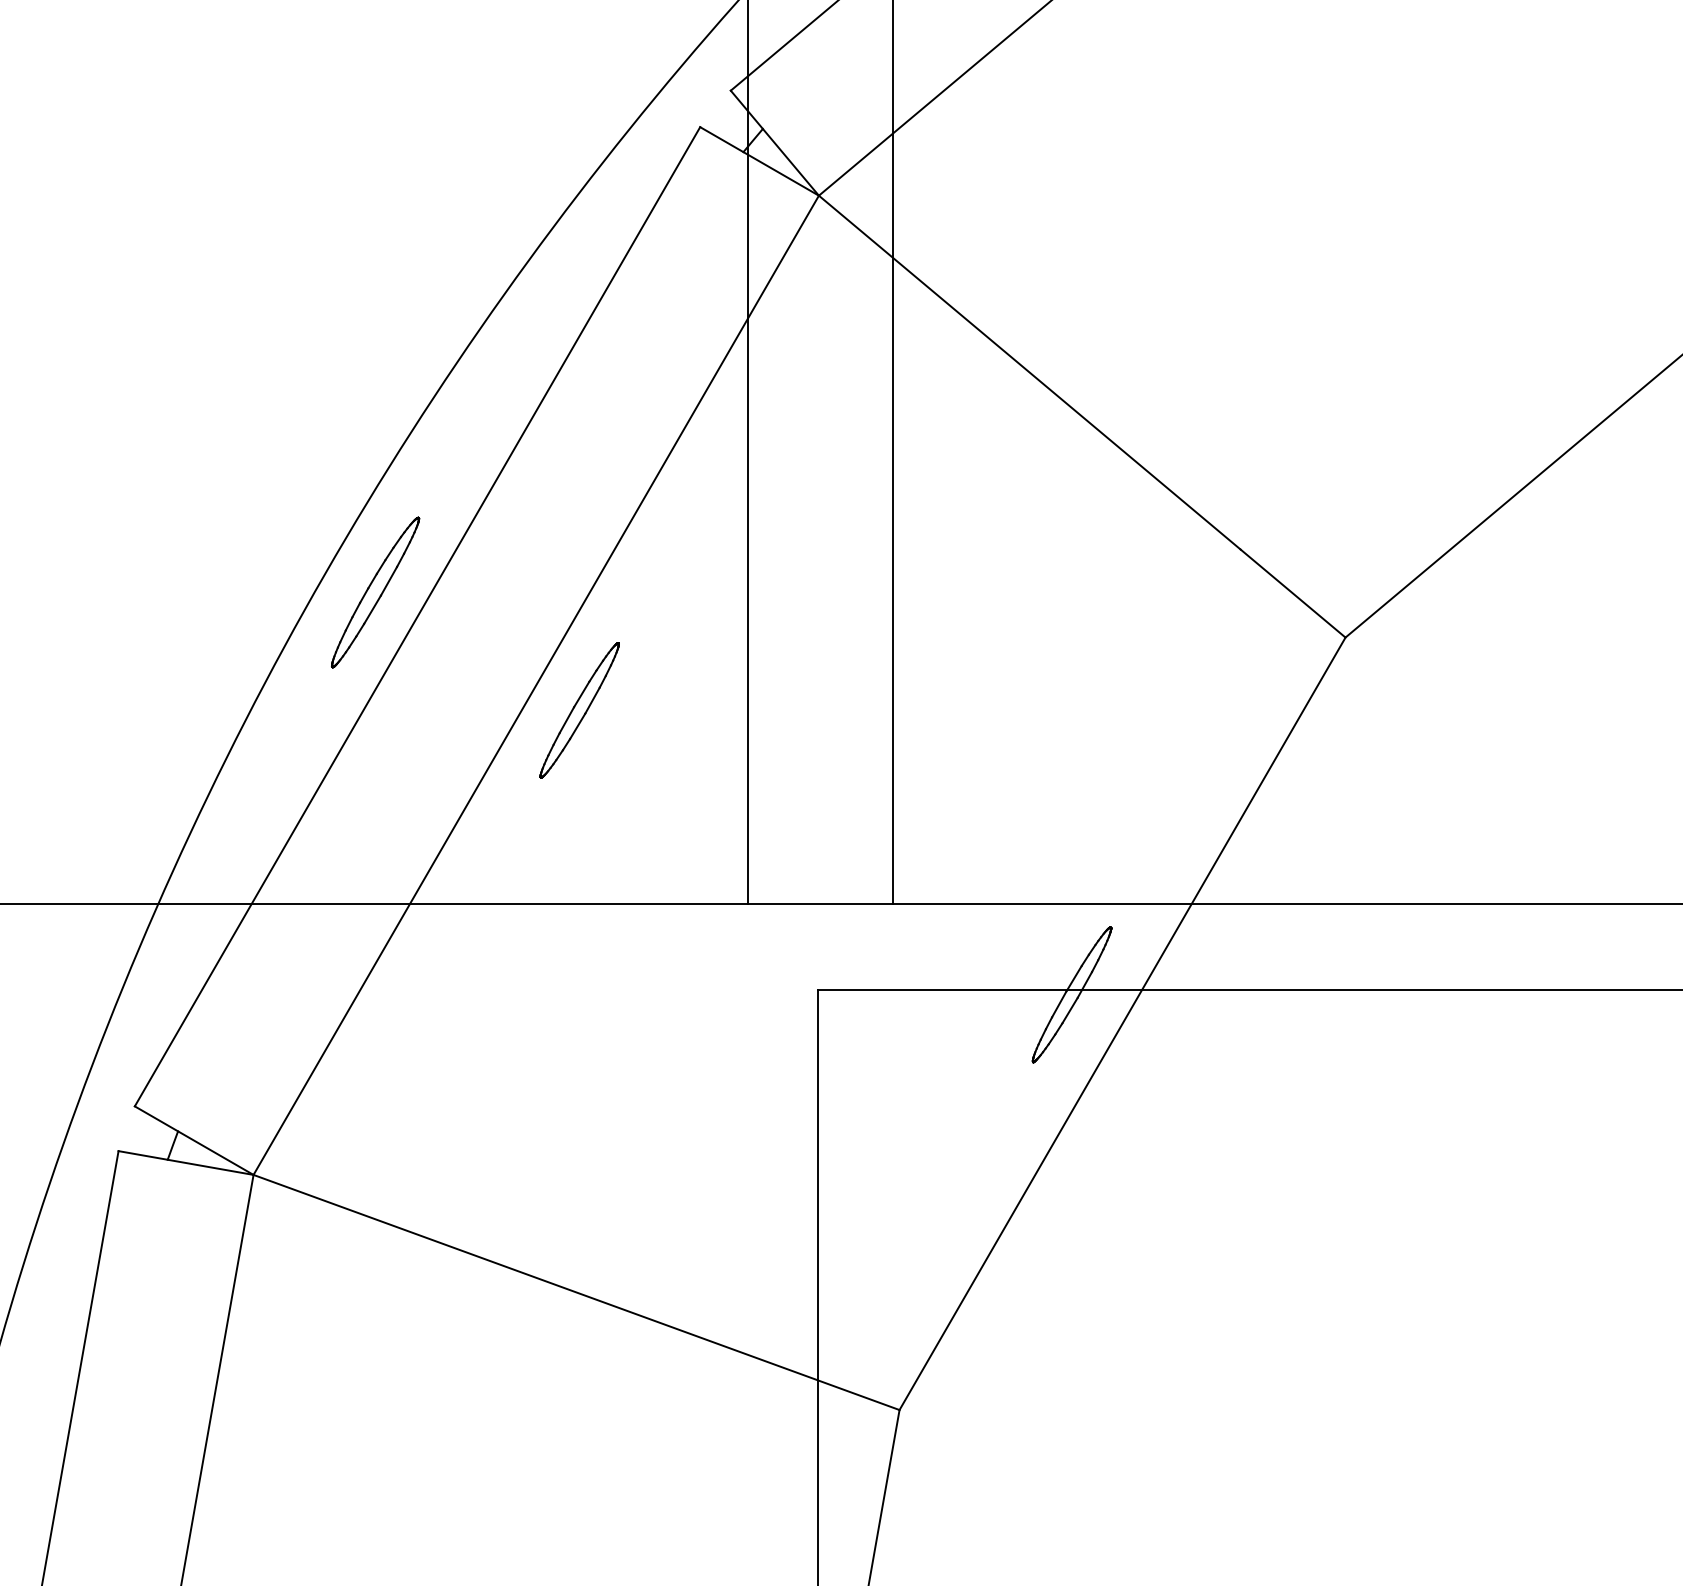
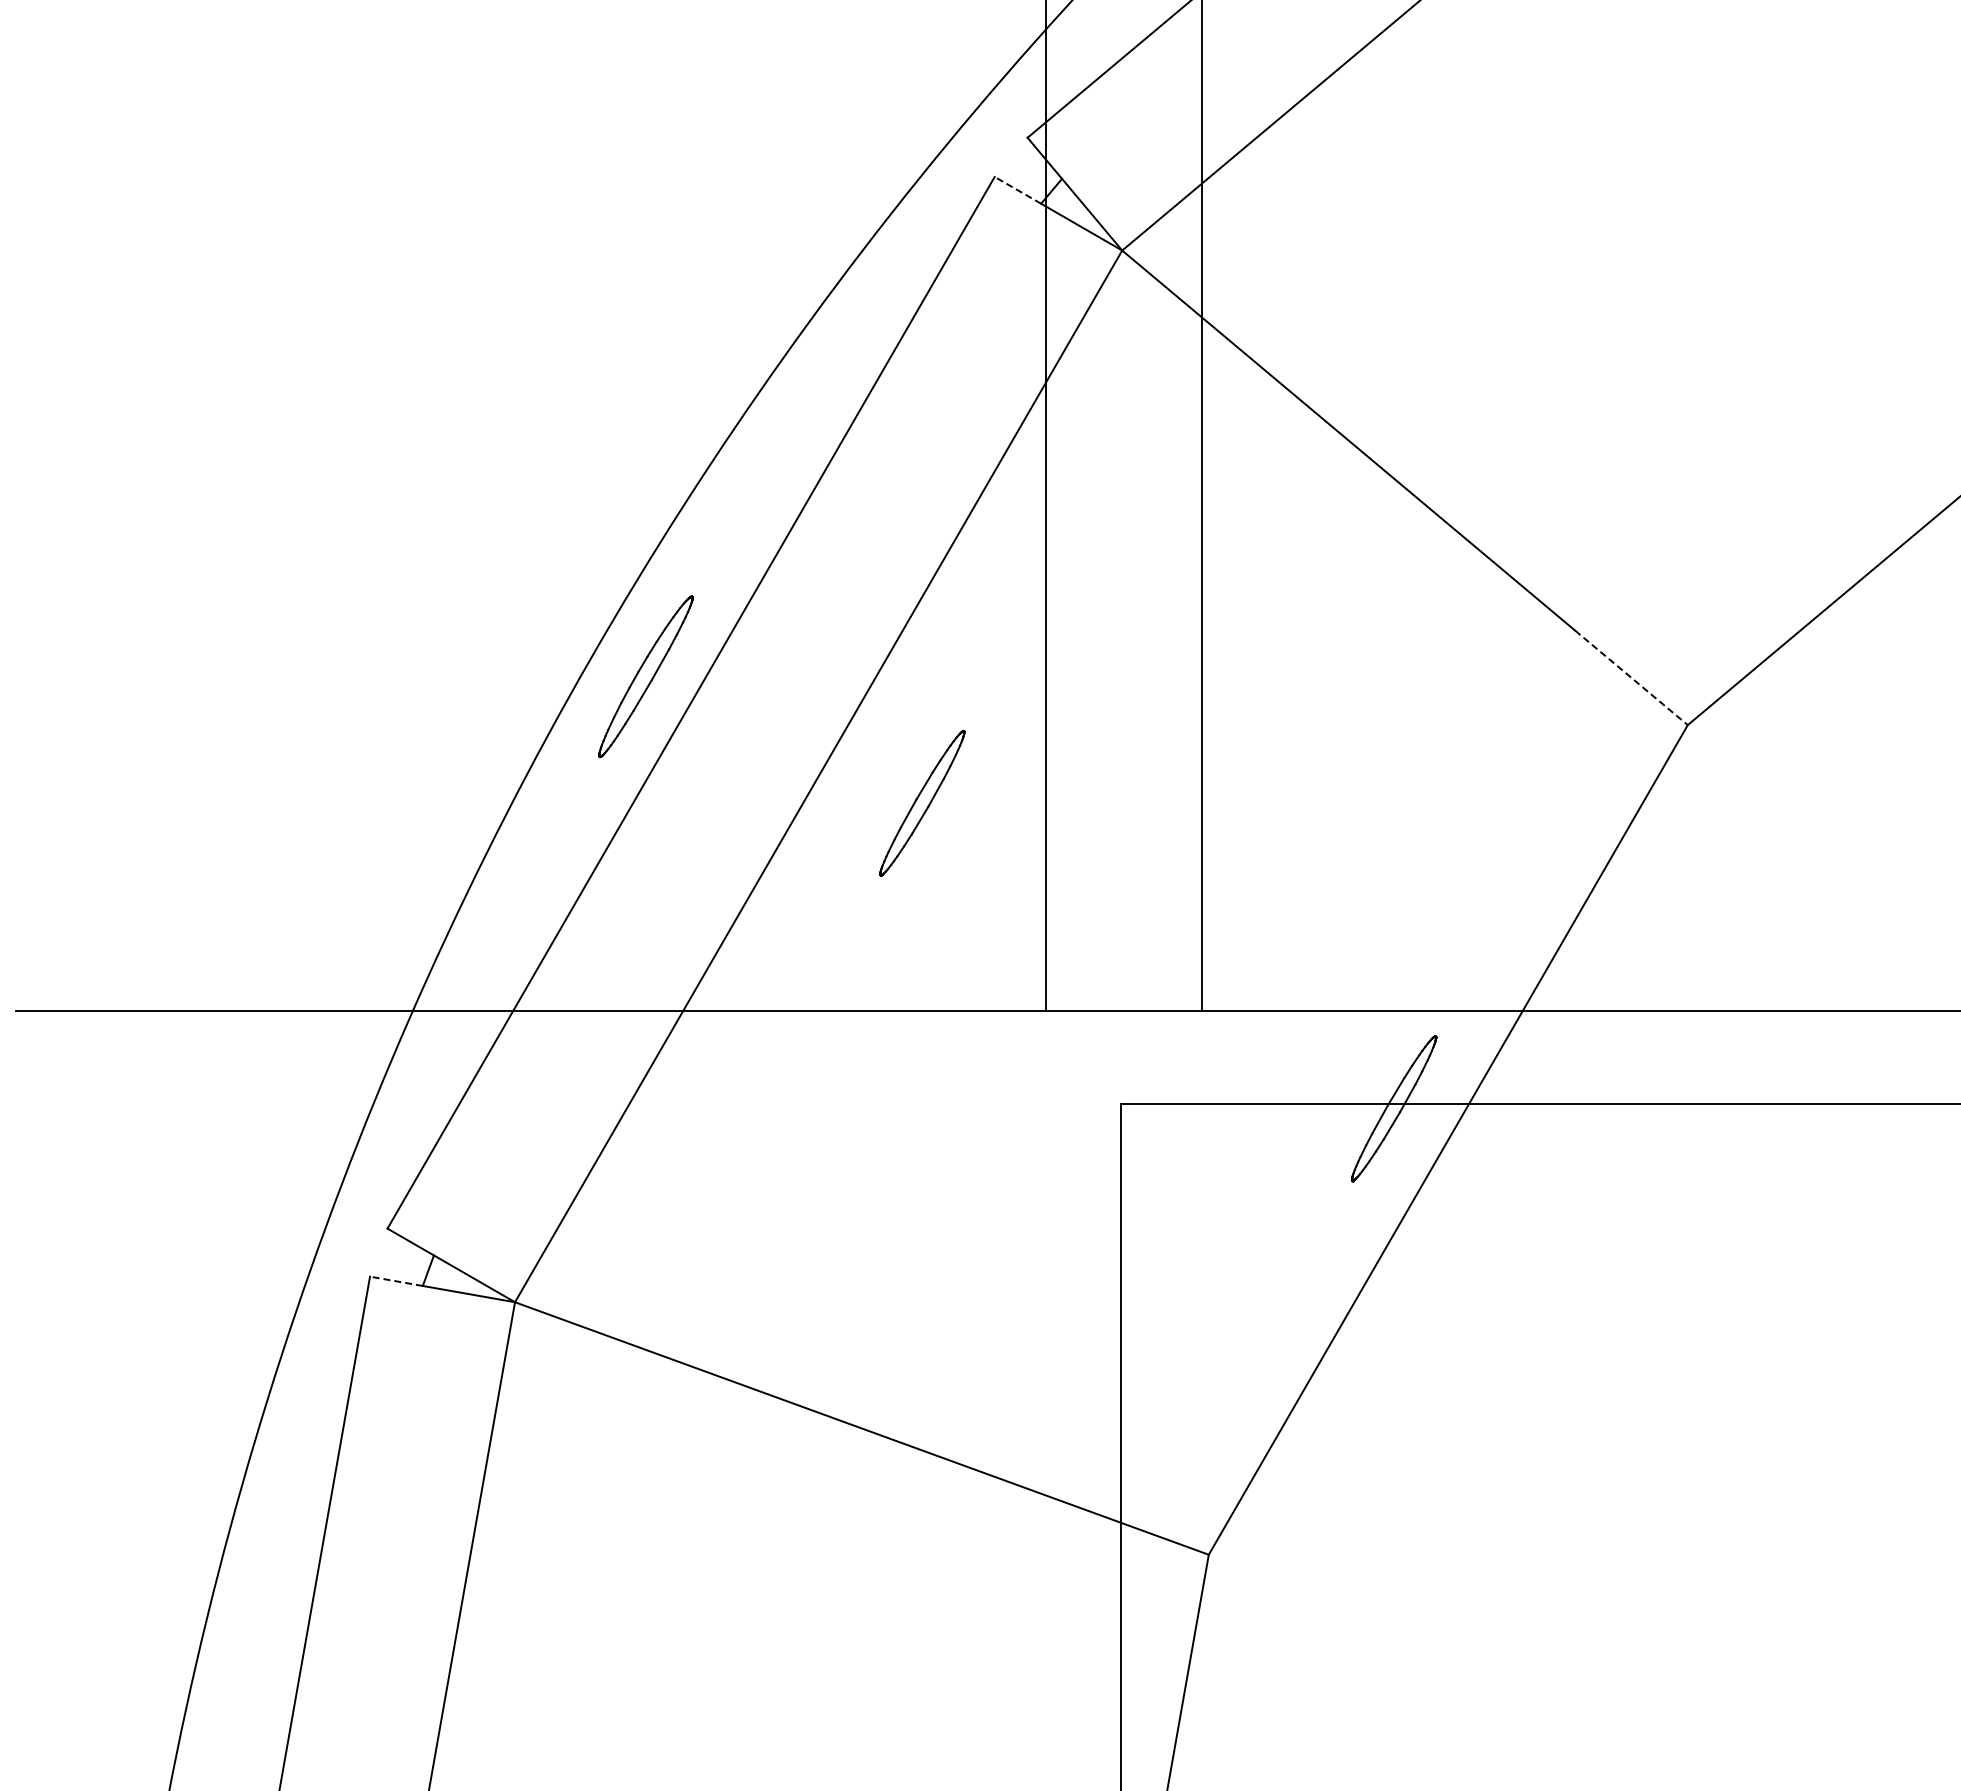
line: (721, 139) -> (1017, 190), solid -> dashed
line: (1293, 594) -> (1631, 678), solid -> dashed
part: (579, 710) -> (922, 803), moved
line: (143, 1155) -> (396, 1281), solid -> dashed

